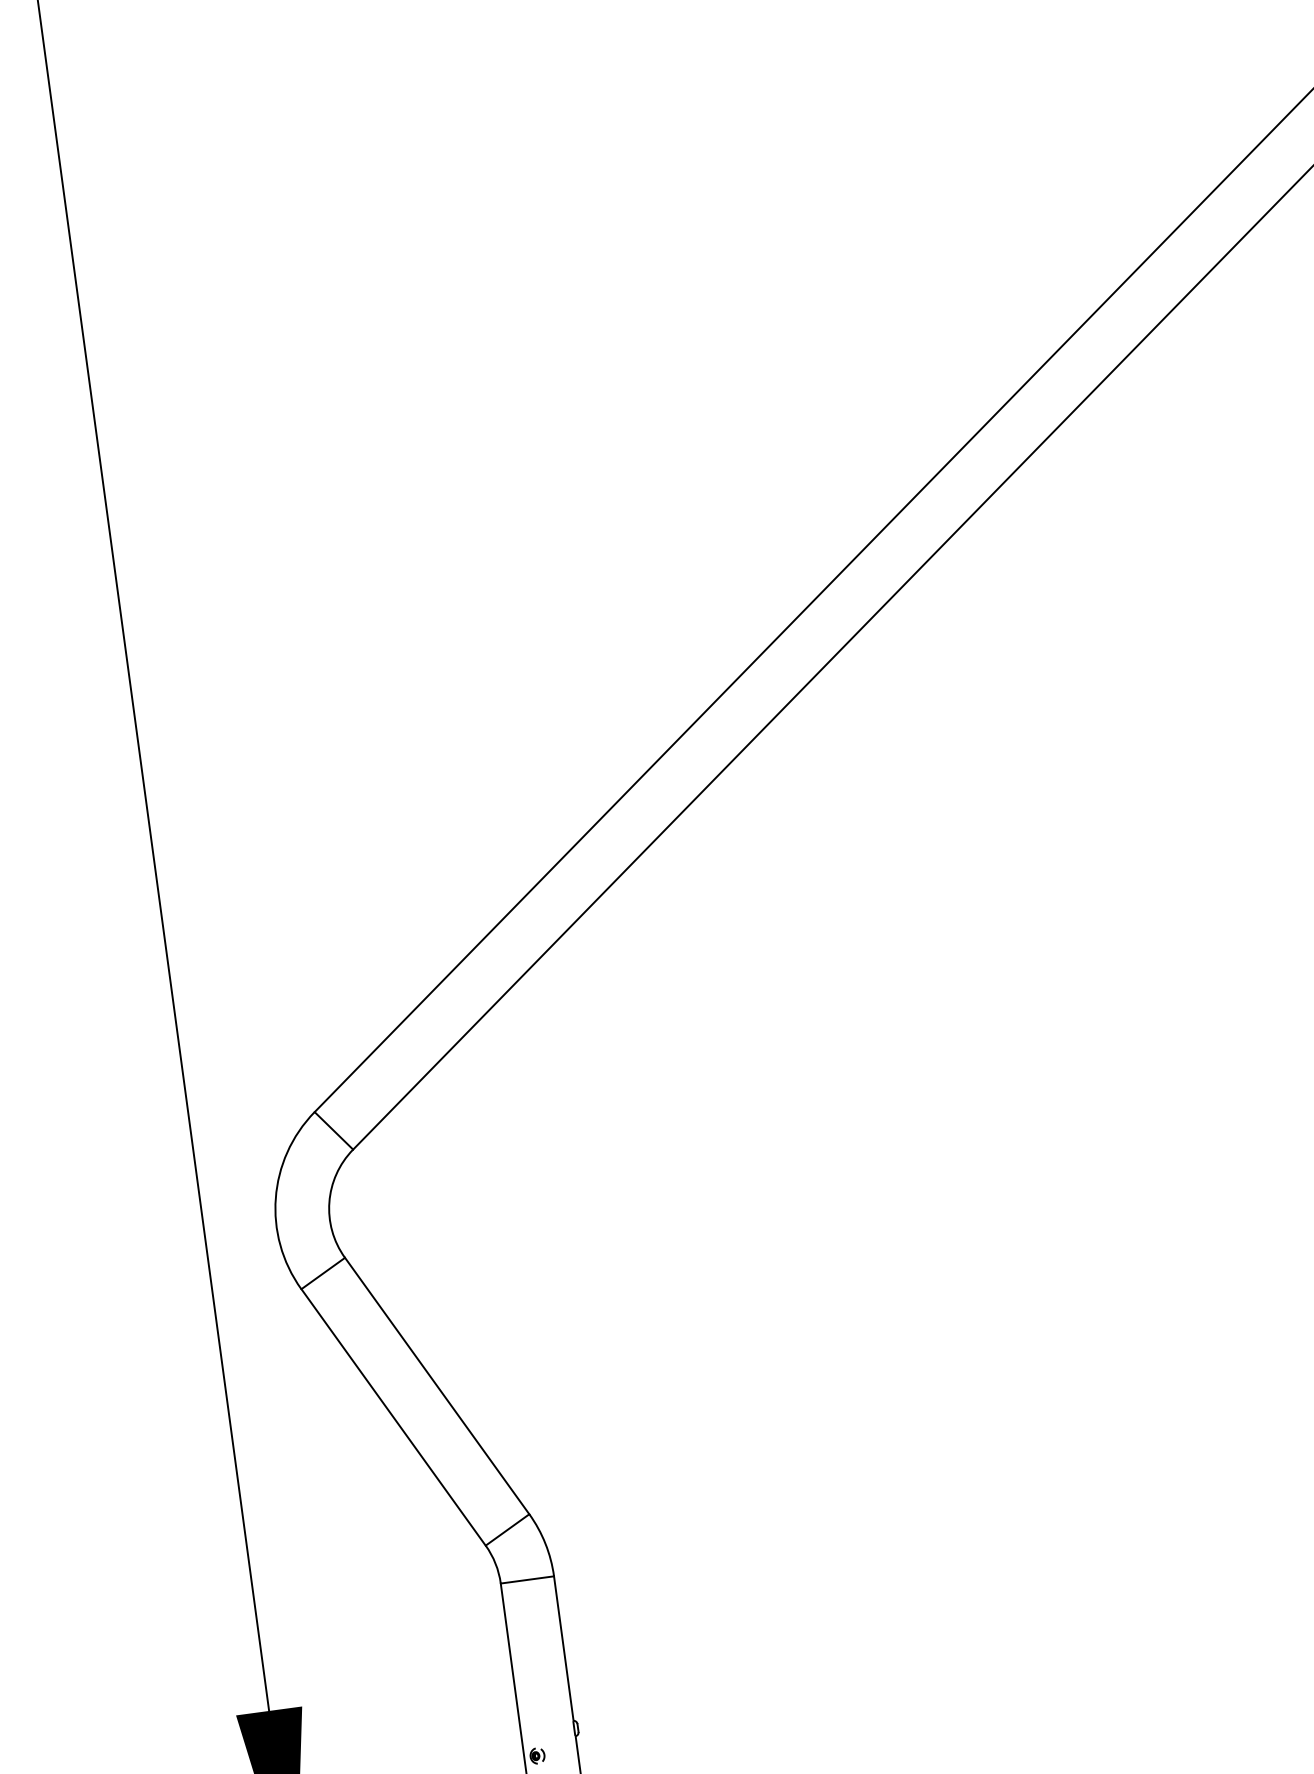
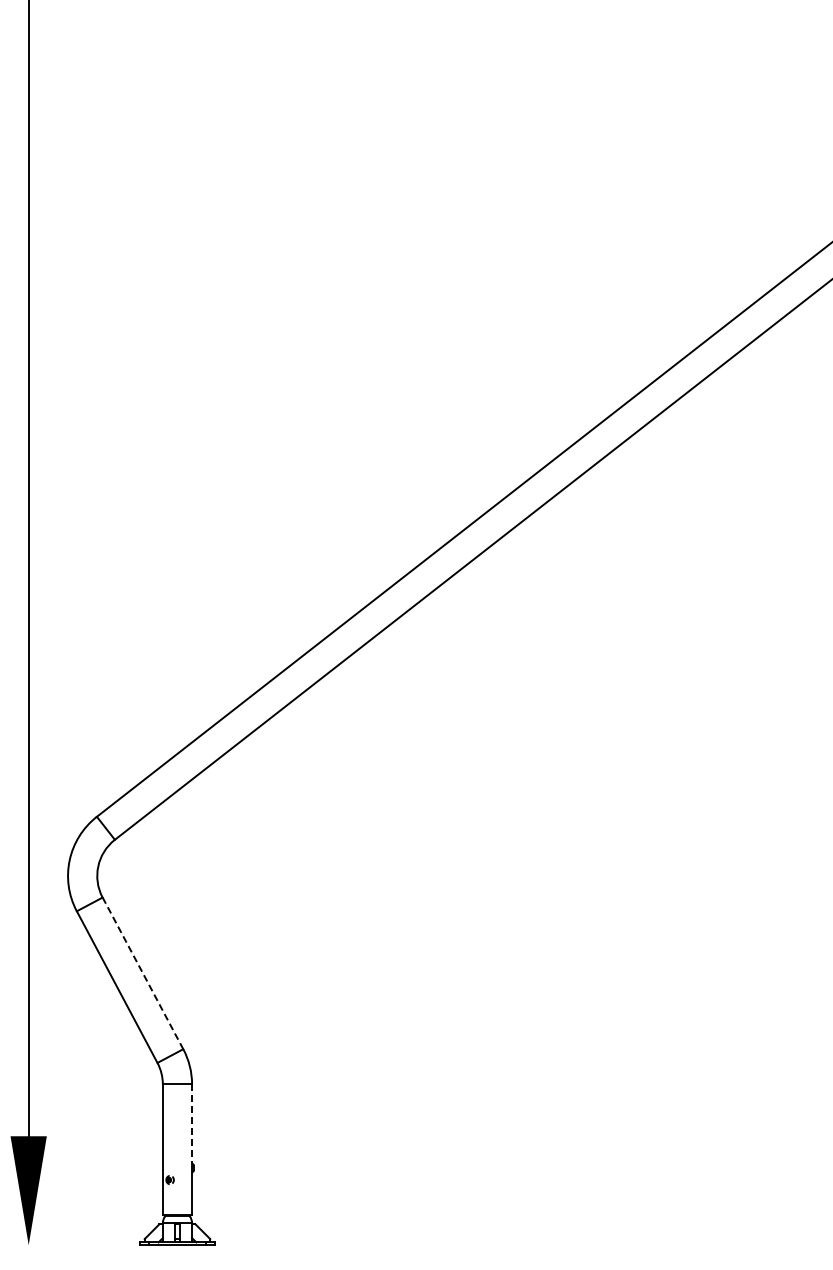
line: (436, 1386) -> (142, 973), solid -> dashed
line: (564, 1649) -> (192, 1124), solid -> dashed

